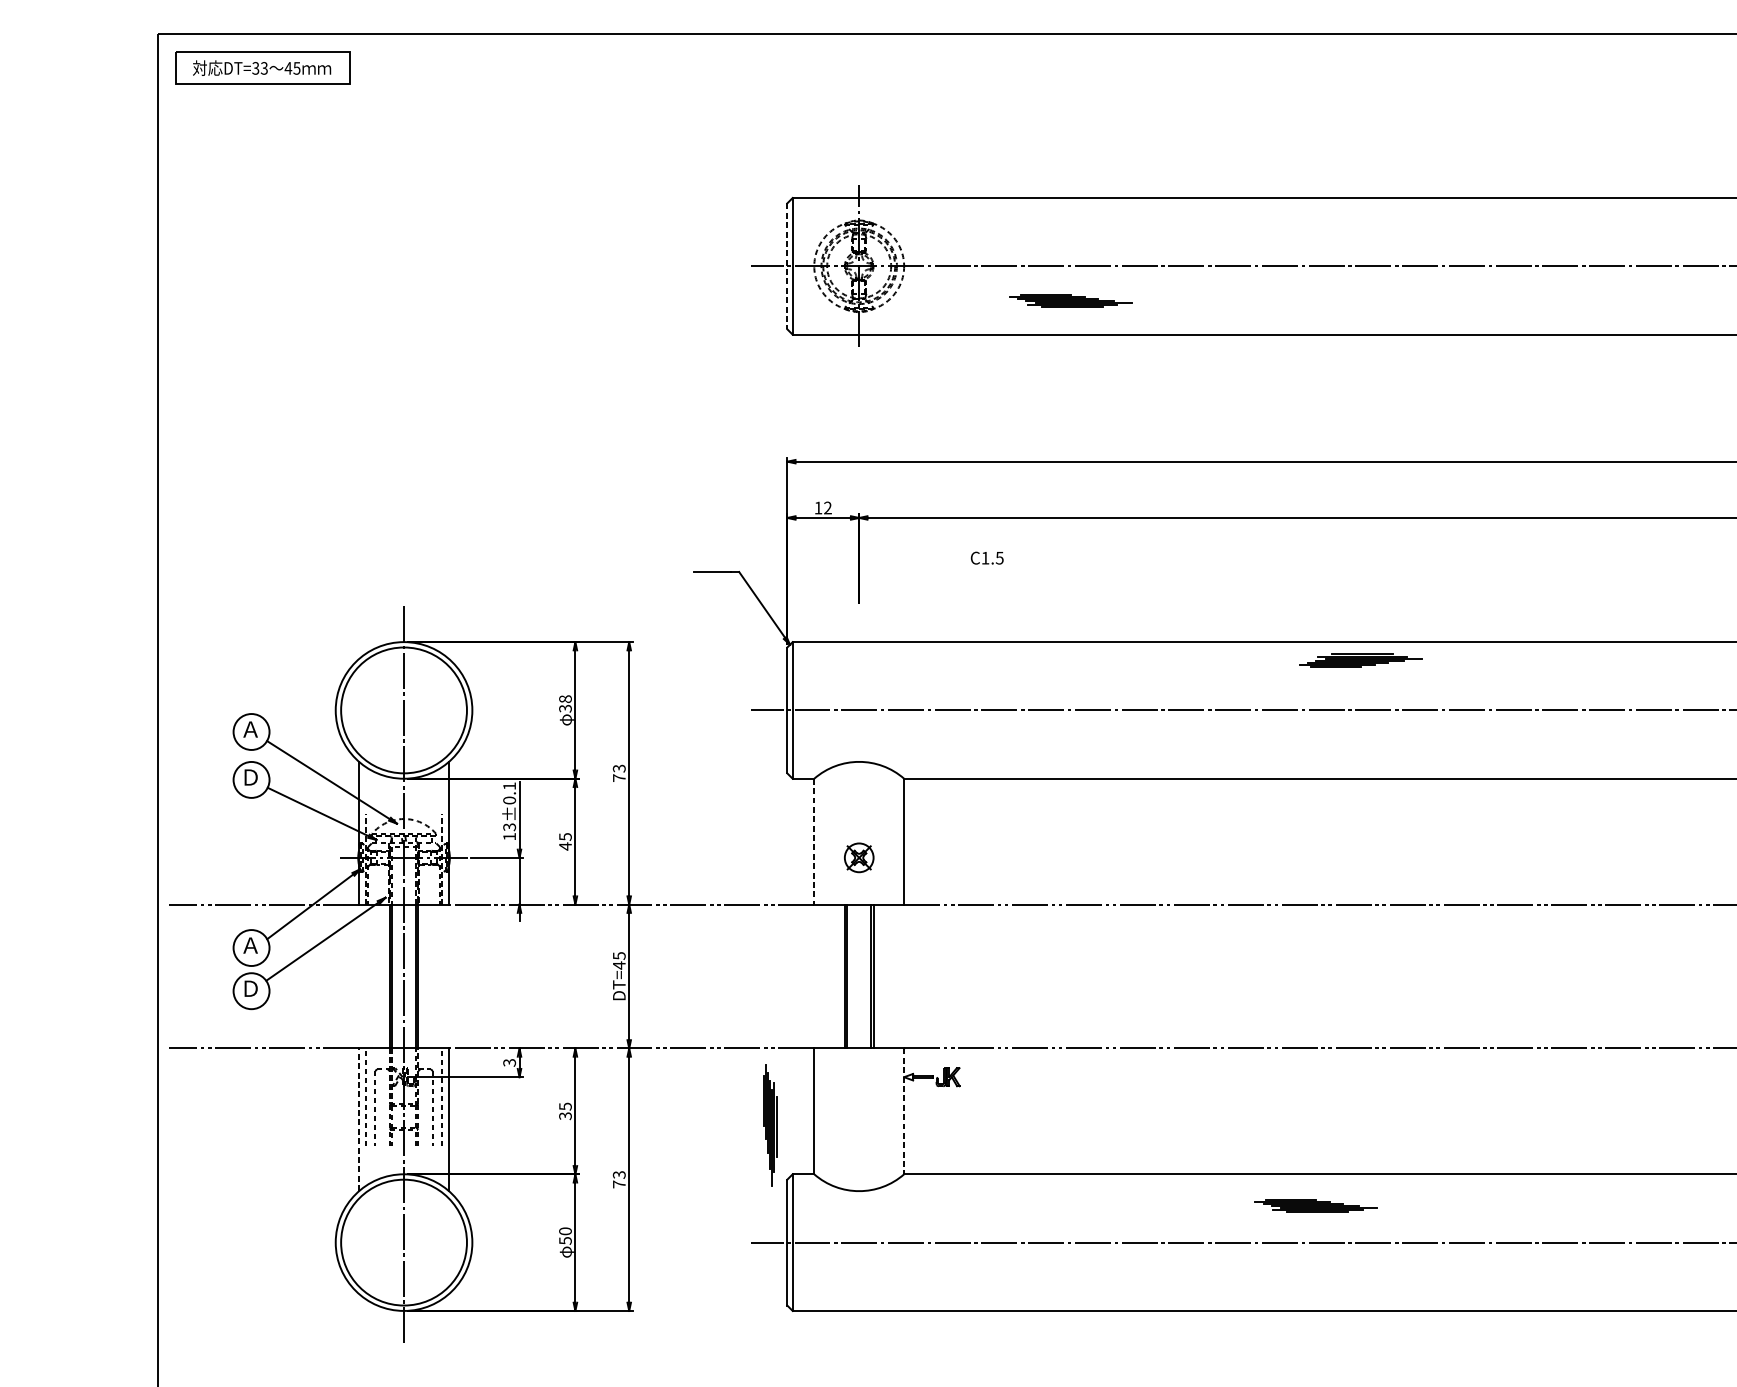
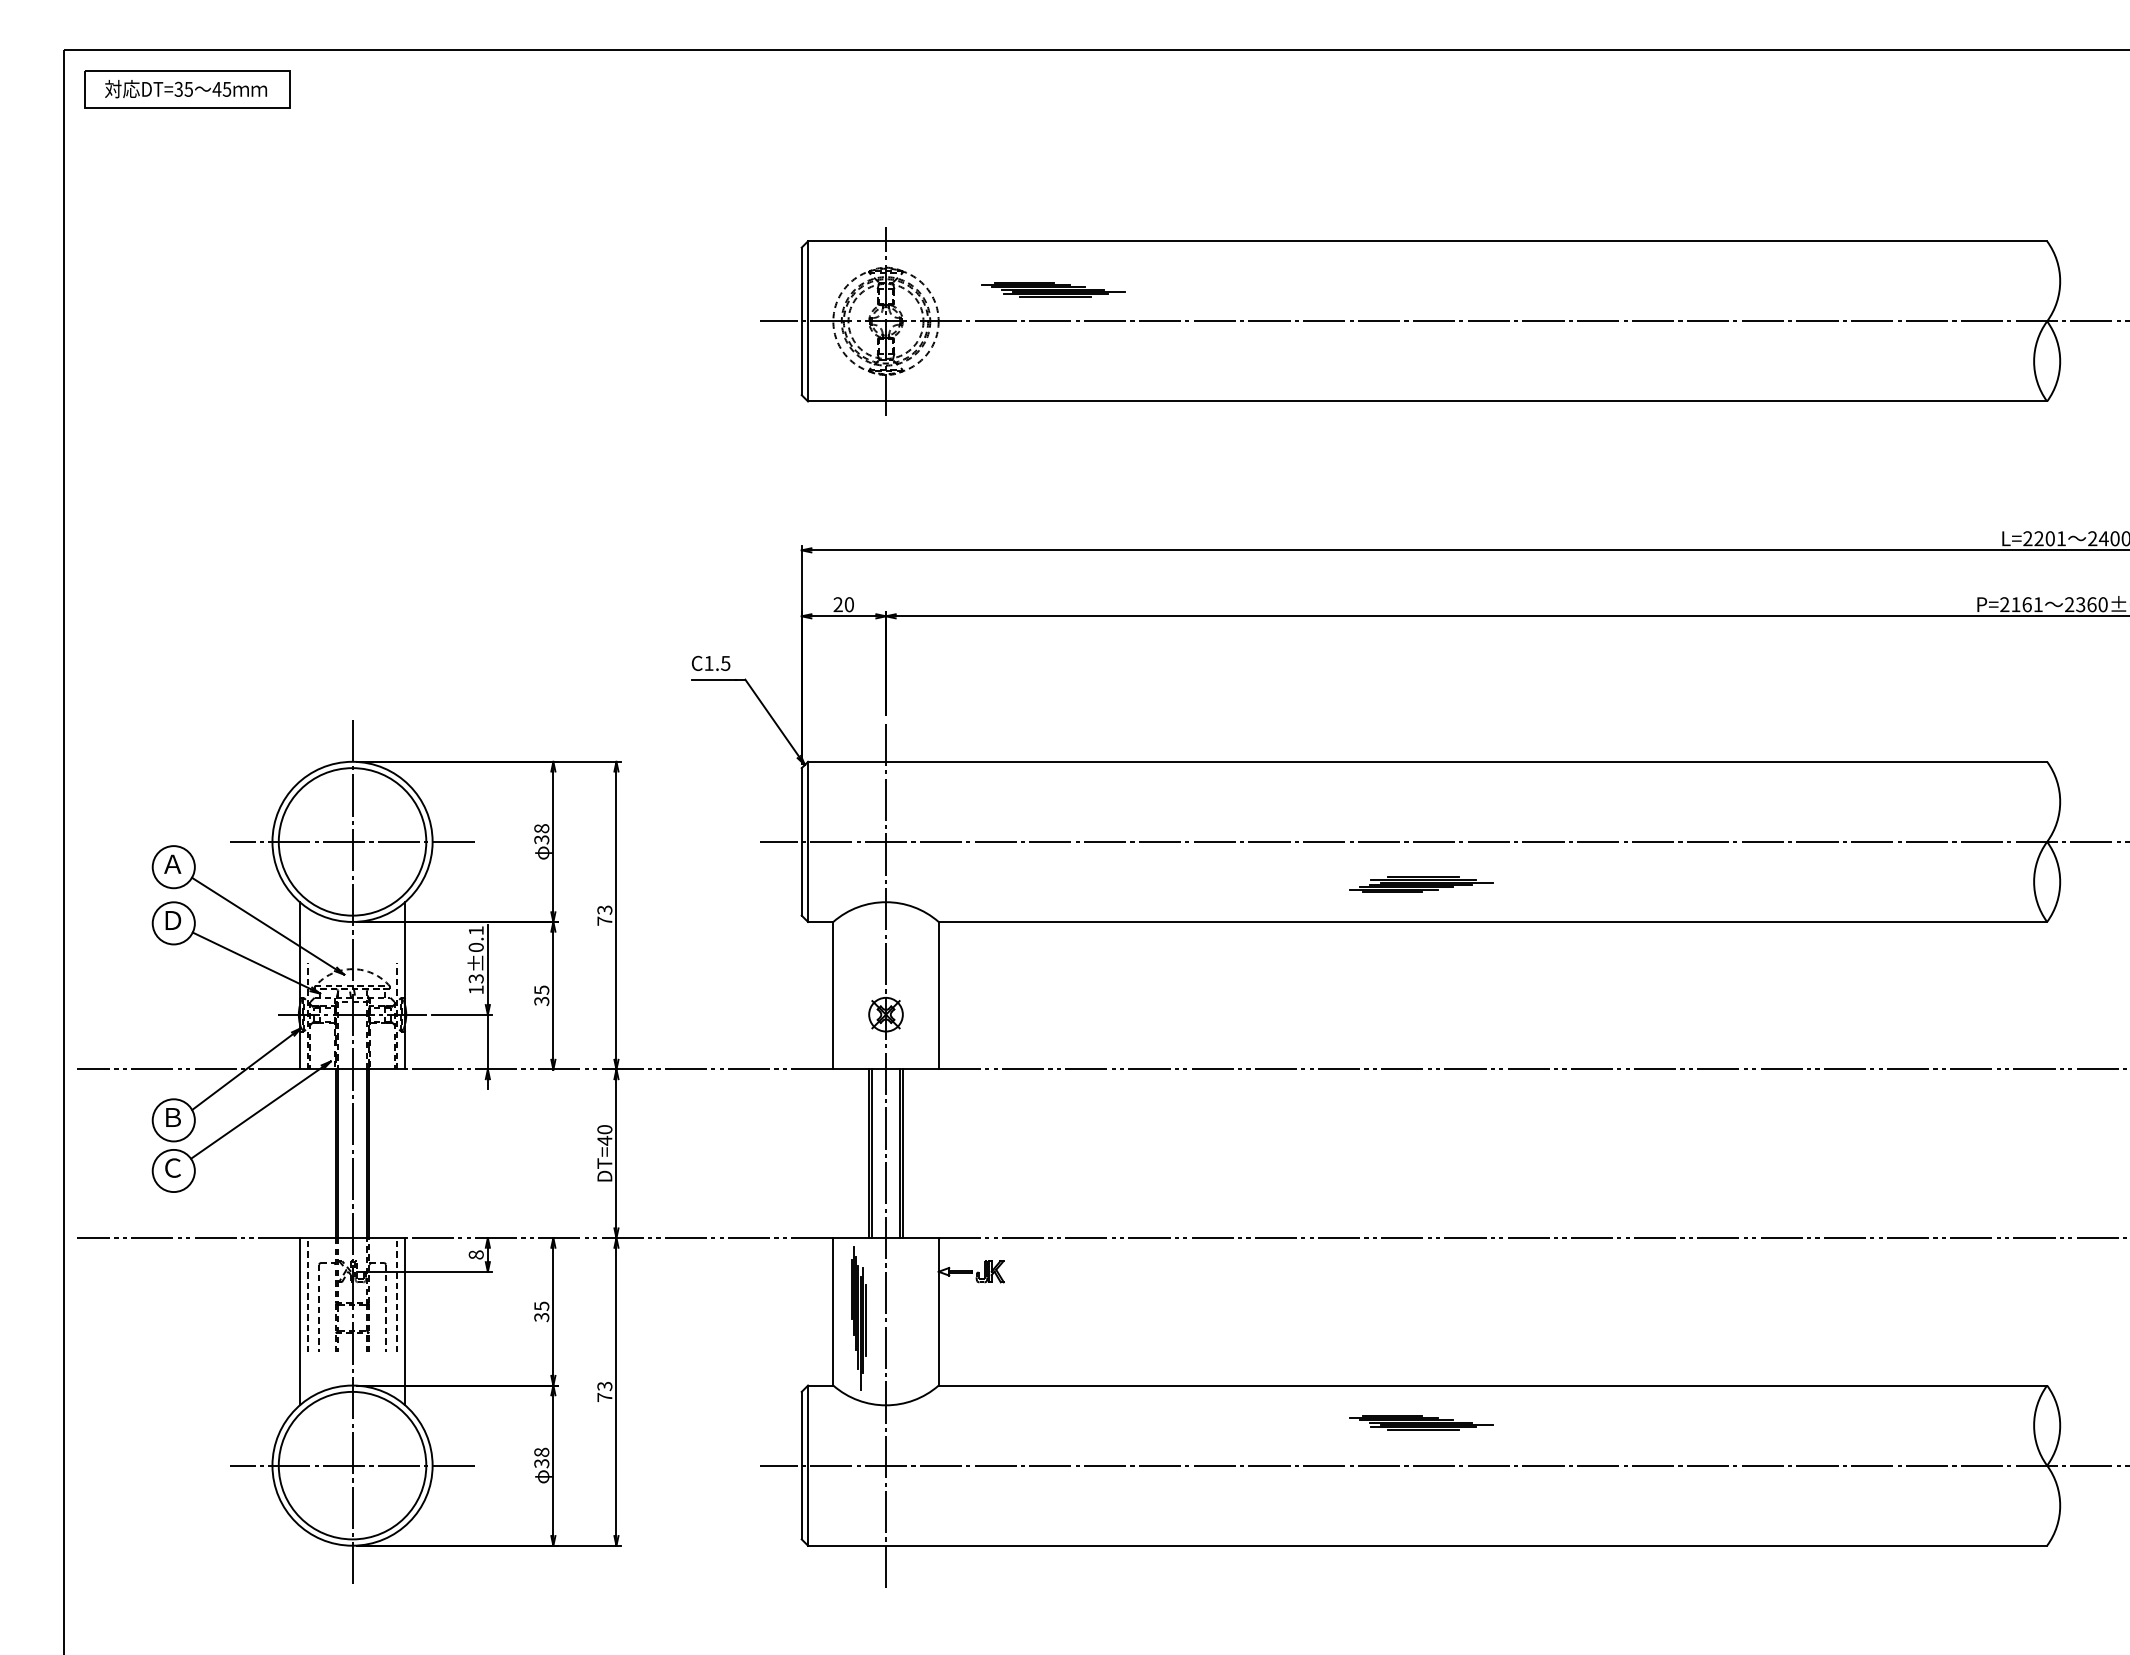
text: (264, 67) -> (188, 88), DT=33 -> DT=35
line: (787, 266) -> (801, 321), dashed -> solid
part: (1070, 300) -> (1053, 289), moved
text: (822, 507) -> (843, 604), 12 -> 20
text: (986, 557) -> (710, 662), moved
part: (1360, 660) -> (1421, 884), moved
line: (404, 710) -> (352, 841), added
line: (814, 841) -> (833, 995), dashed -> solid
text: (565, 846) -> (541, 1001), 45 -> 35
text: (250, 945) -> (172, 1117), Ａ -> Ｂ
text: (619, 955) -> (604, 1129), DT=45 -> DT=40
line: (859, 976) -> (886, 1153), added
text: (251, 988) -> (173, 1167), Ｄ -> Ｃ
text: (508, 1062) -> (475, 1254), 3 -> 8
line: (903, 1111) -> (938, 1311), dashed -> solid
line: (358, 1119) -> (299, 1321), dashed -> solid
part: (770, 1125) -> (858, 1318), moved
text: (565, 1235) -> (541, 1457), 50 -> 38
line: (404, 1242) -> (352, 1465), added

